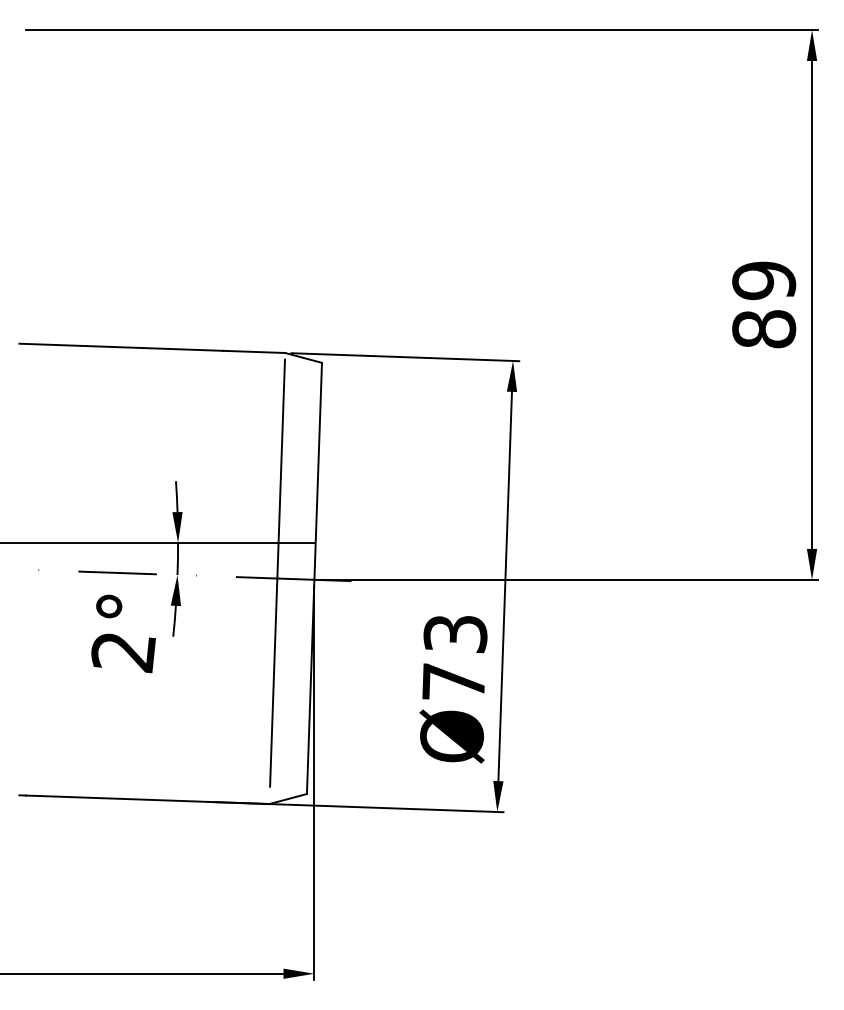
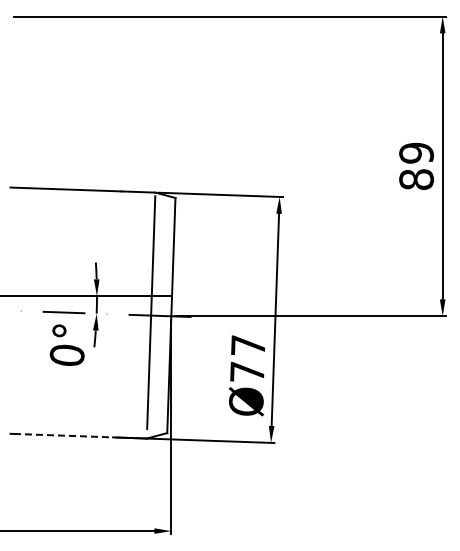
text: (454, 633) -> (247, 345), Ø73 -> Ø77
text: (122, 651) -> (66, 355), 2° -> 0°
line: (116, 798) -> (63, 435), solid -> dashed

